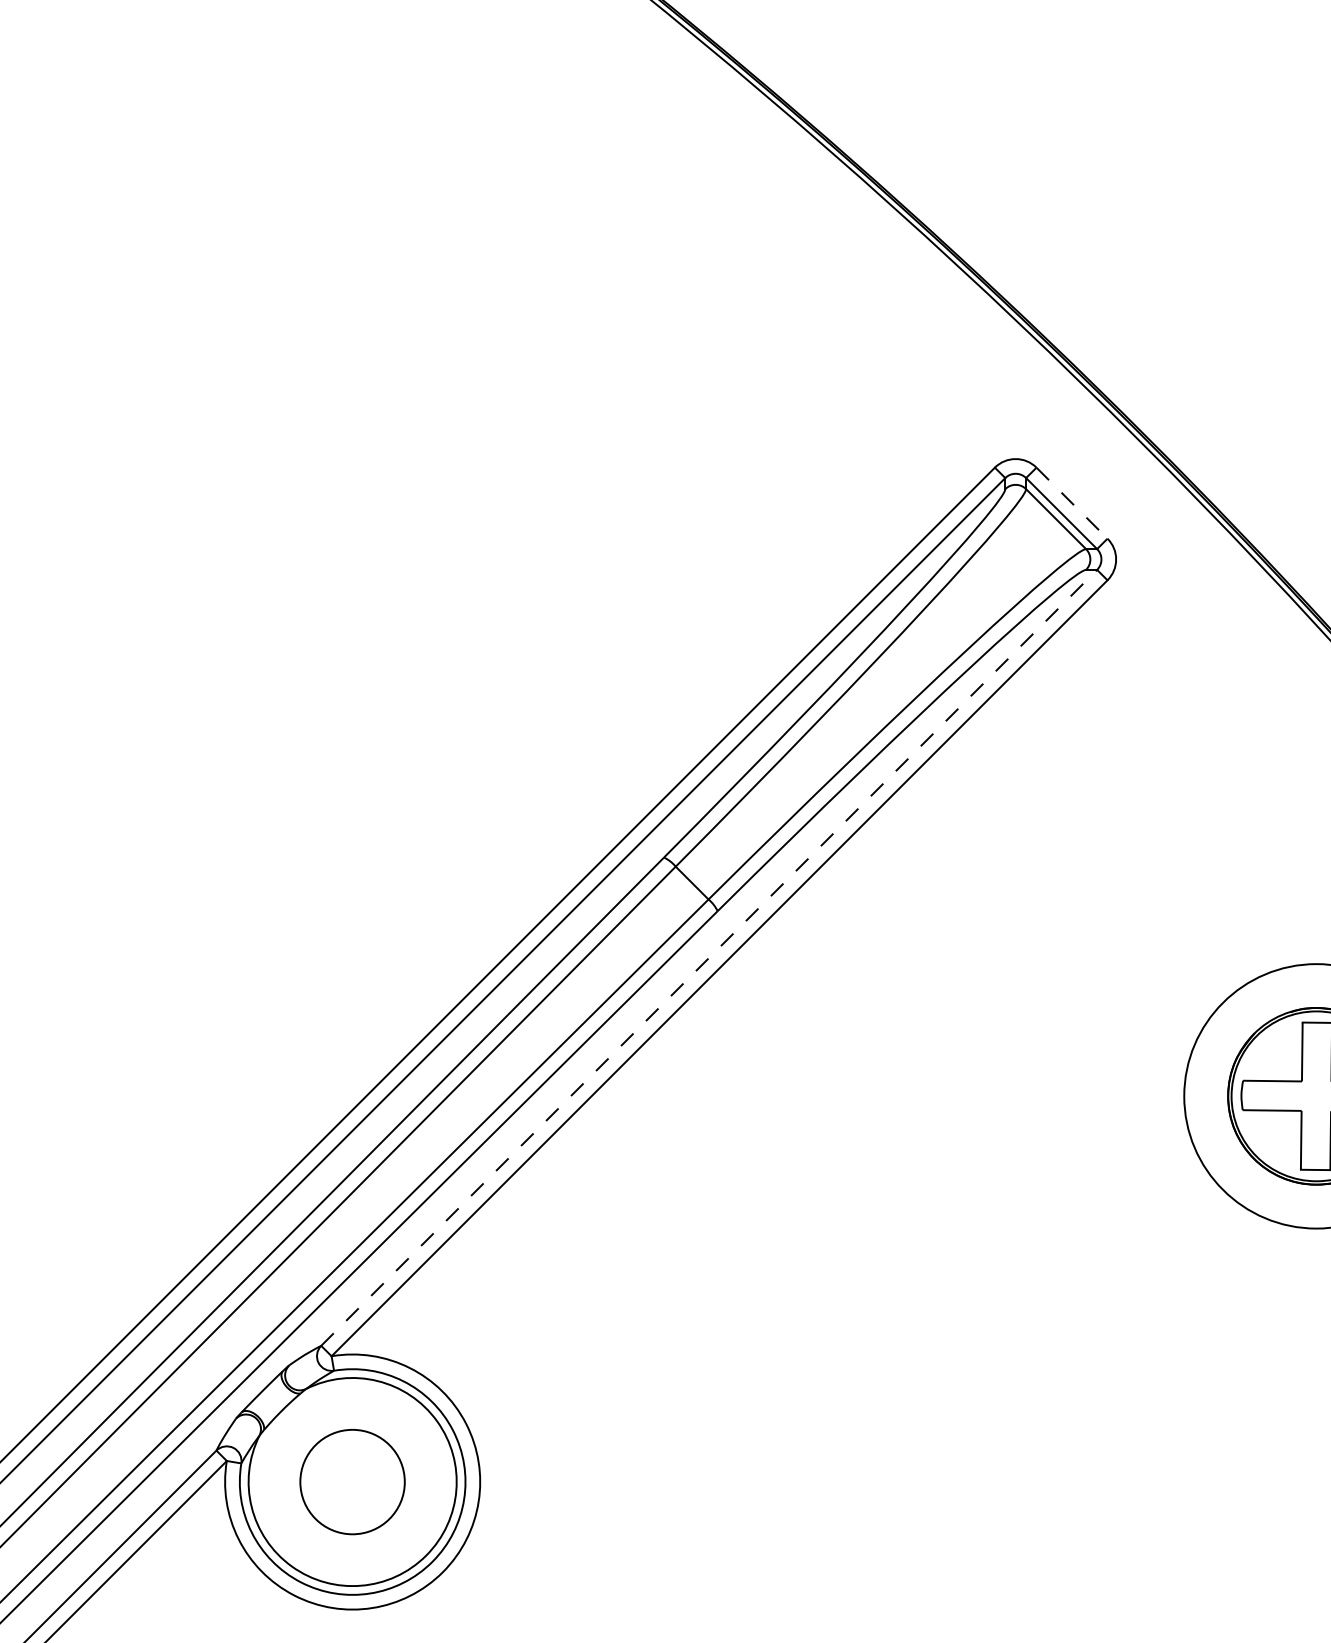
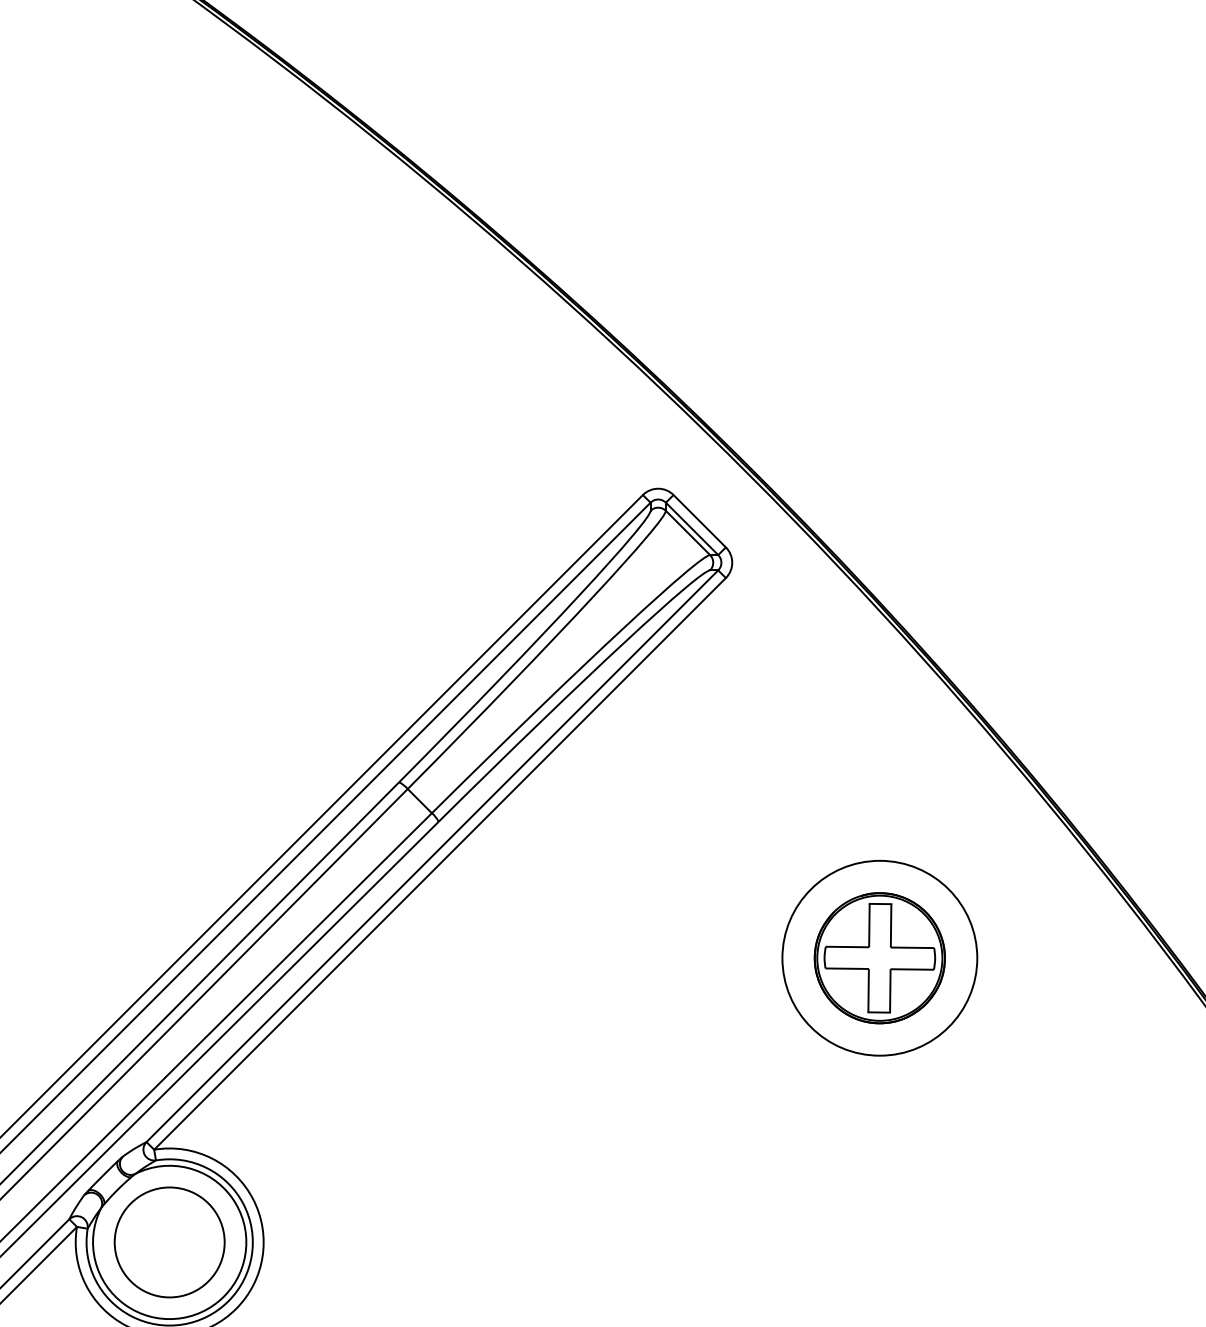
line: (1073, 503) -> (700, 521), dashed -> solid
line: (709, 956) -> (432, 855), dashed -> solid
circle: (352, 1482) -> (169, 1242), size x1.43

